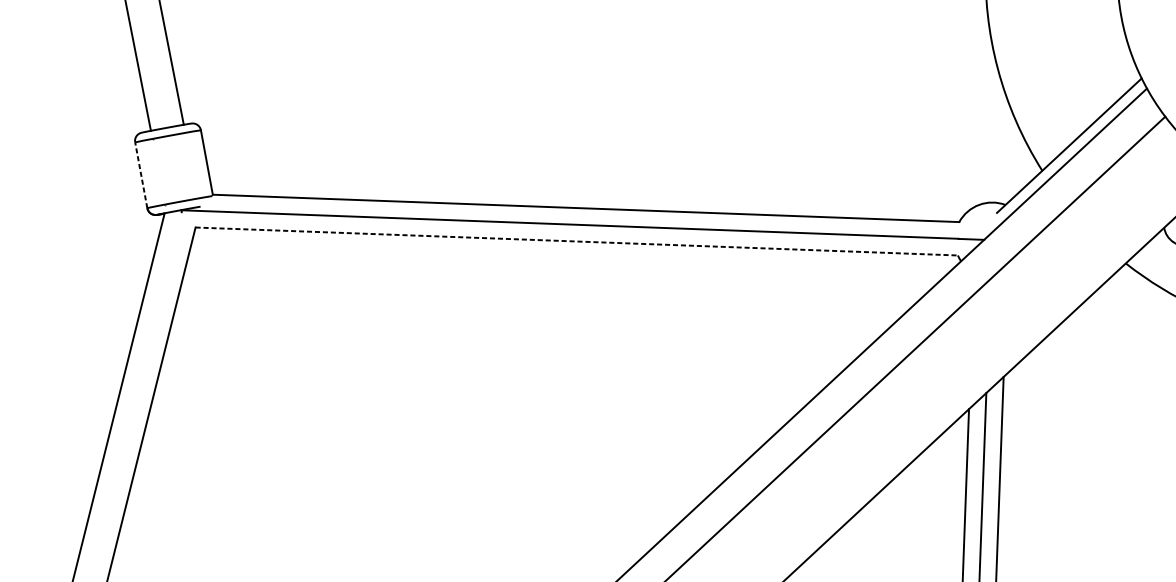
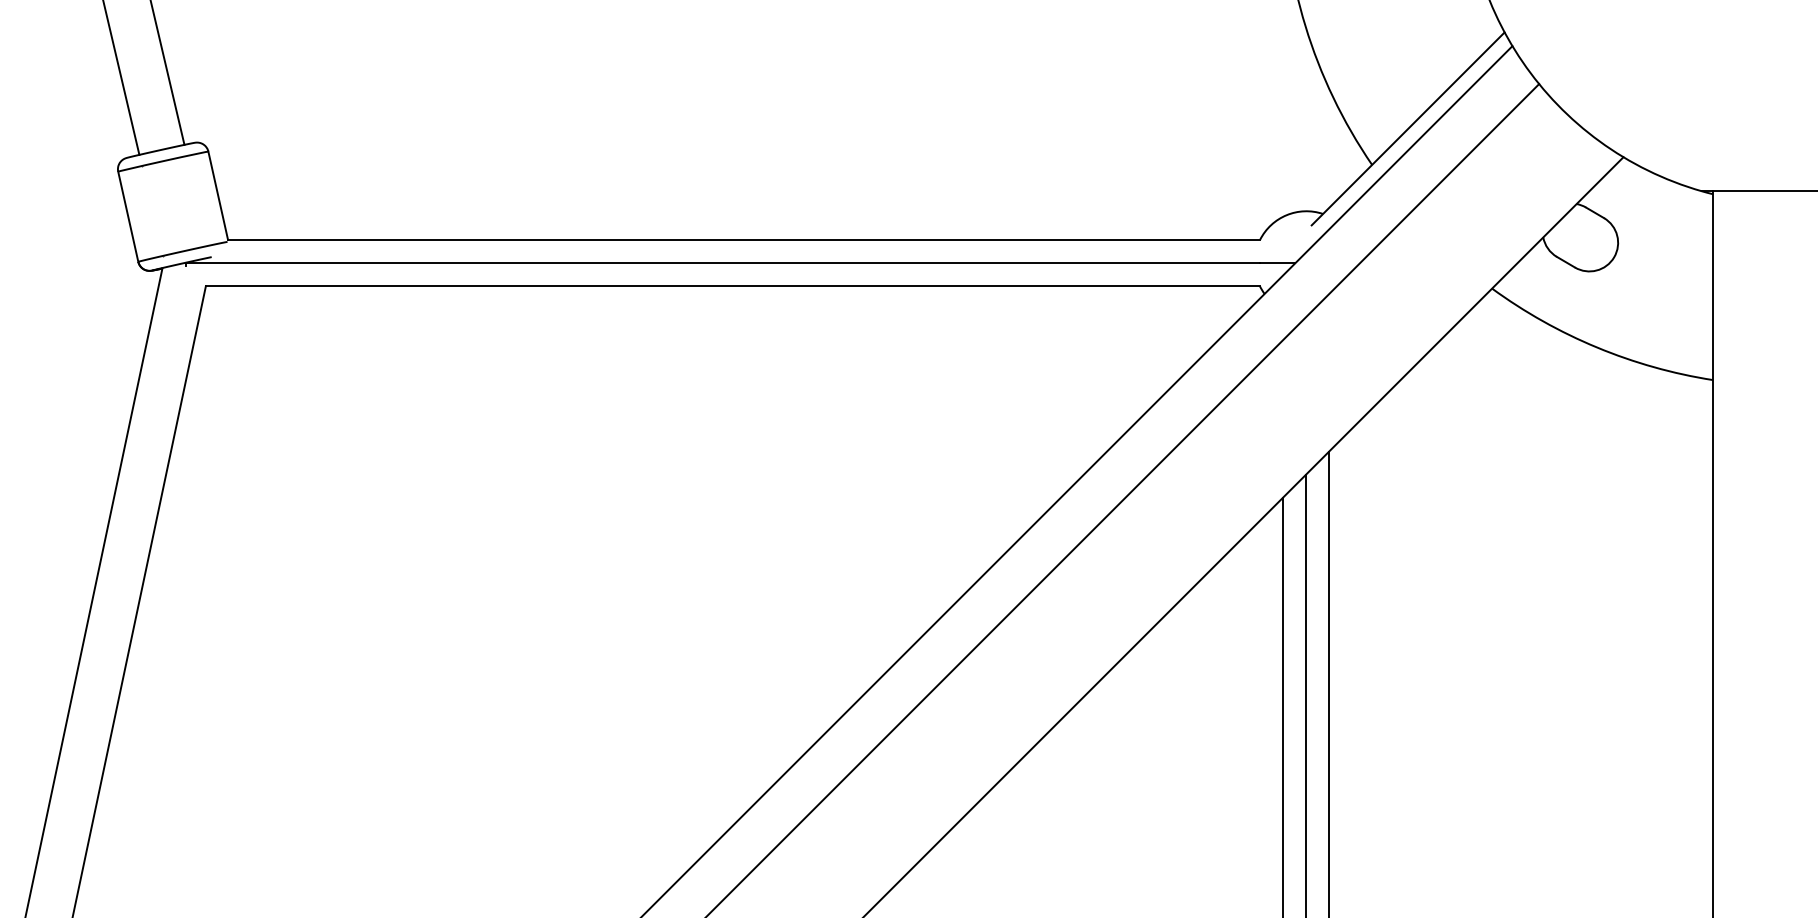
line: (141, 175) -> (128, 216), dashed -> solid
line: (576, 241) -> (732, 286), dashed -> solid

